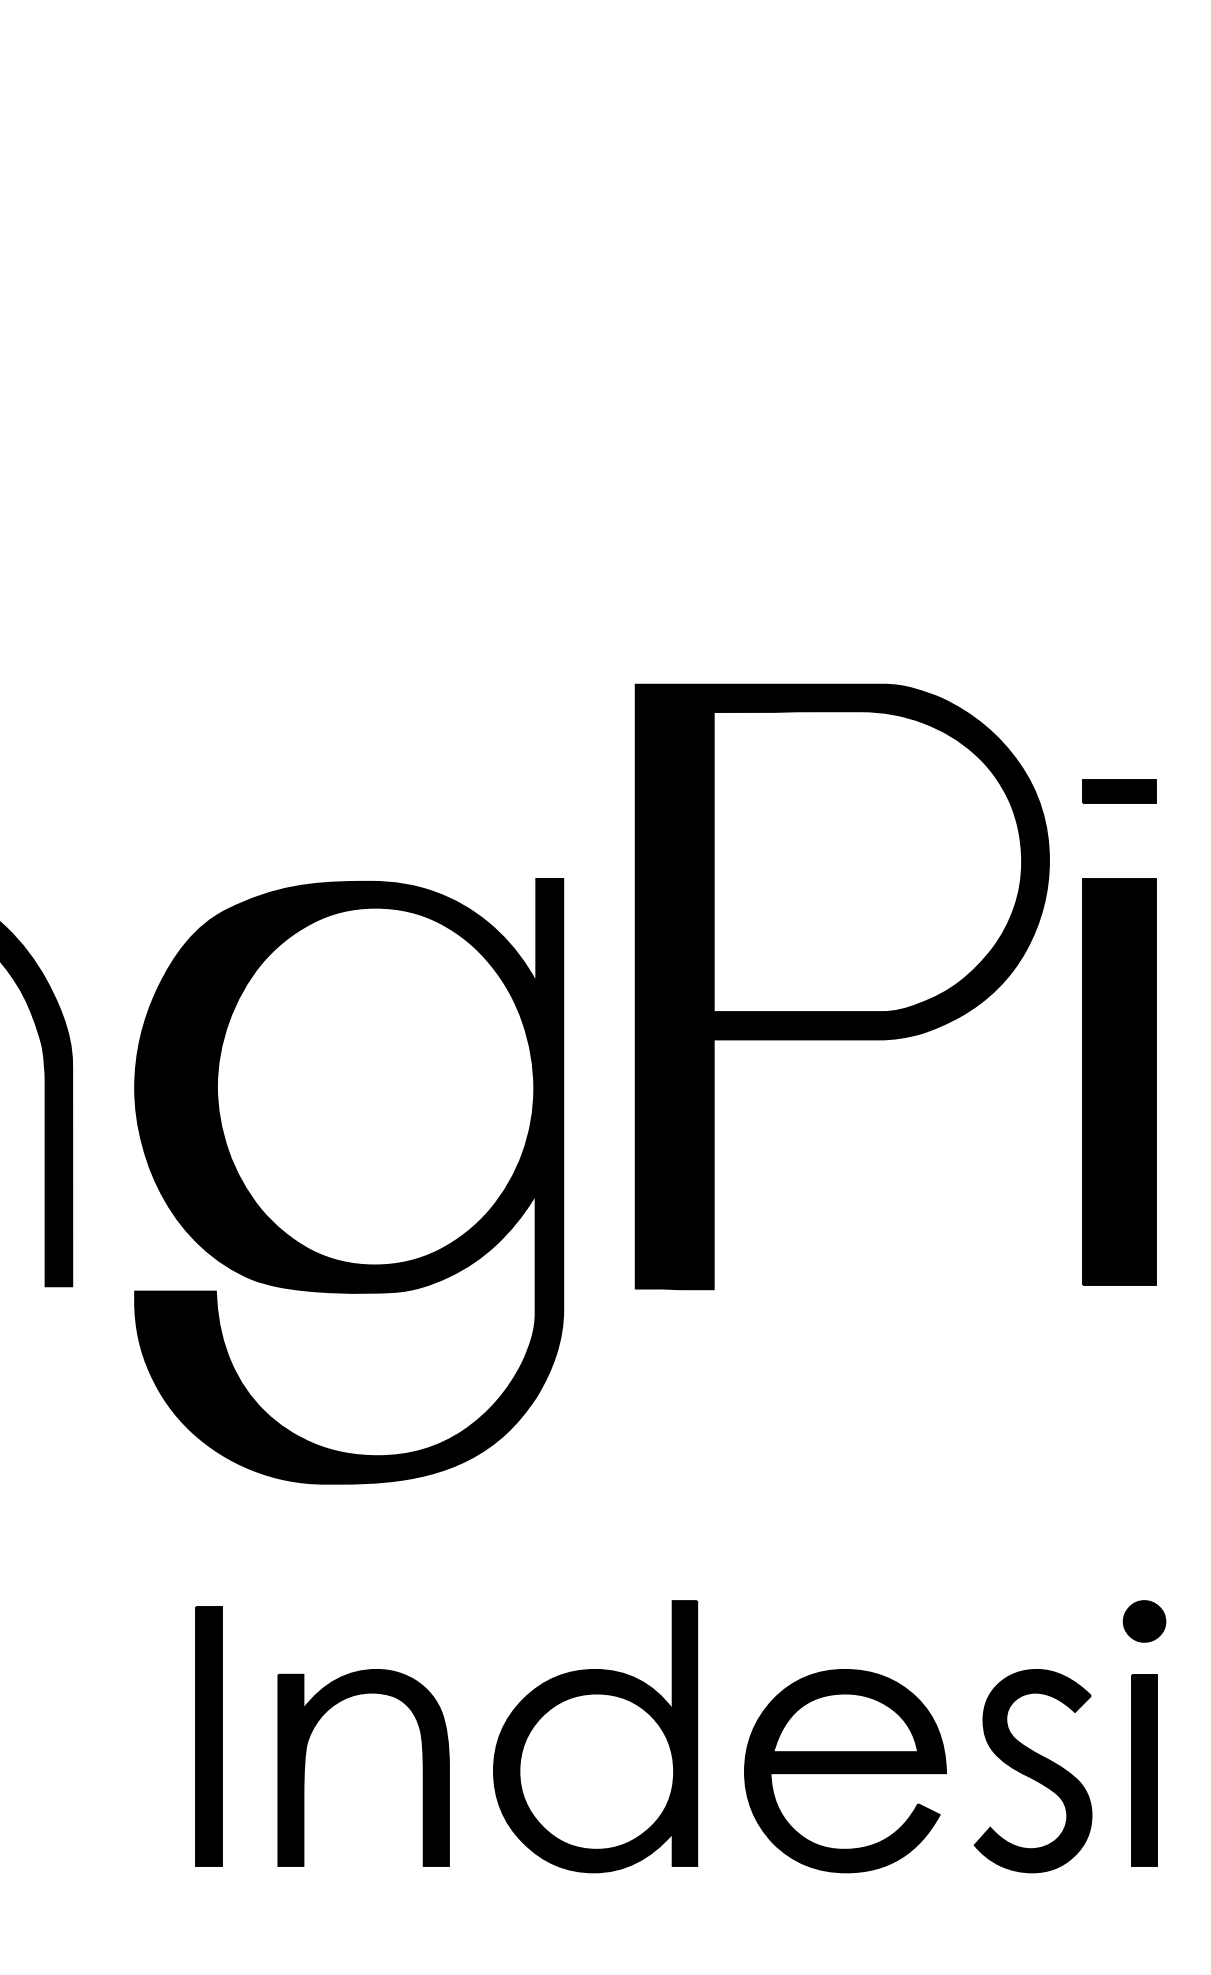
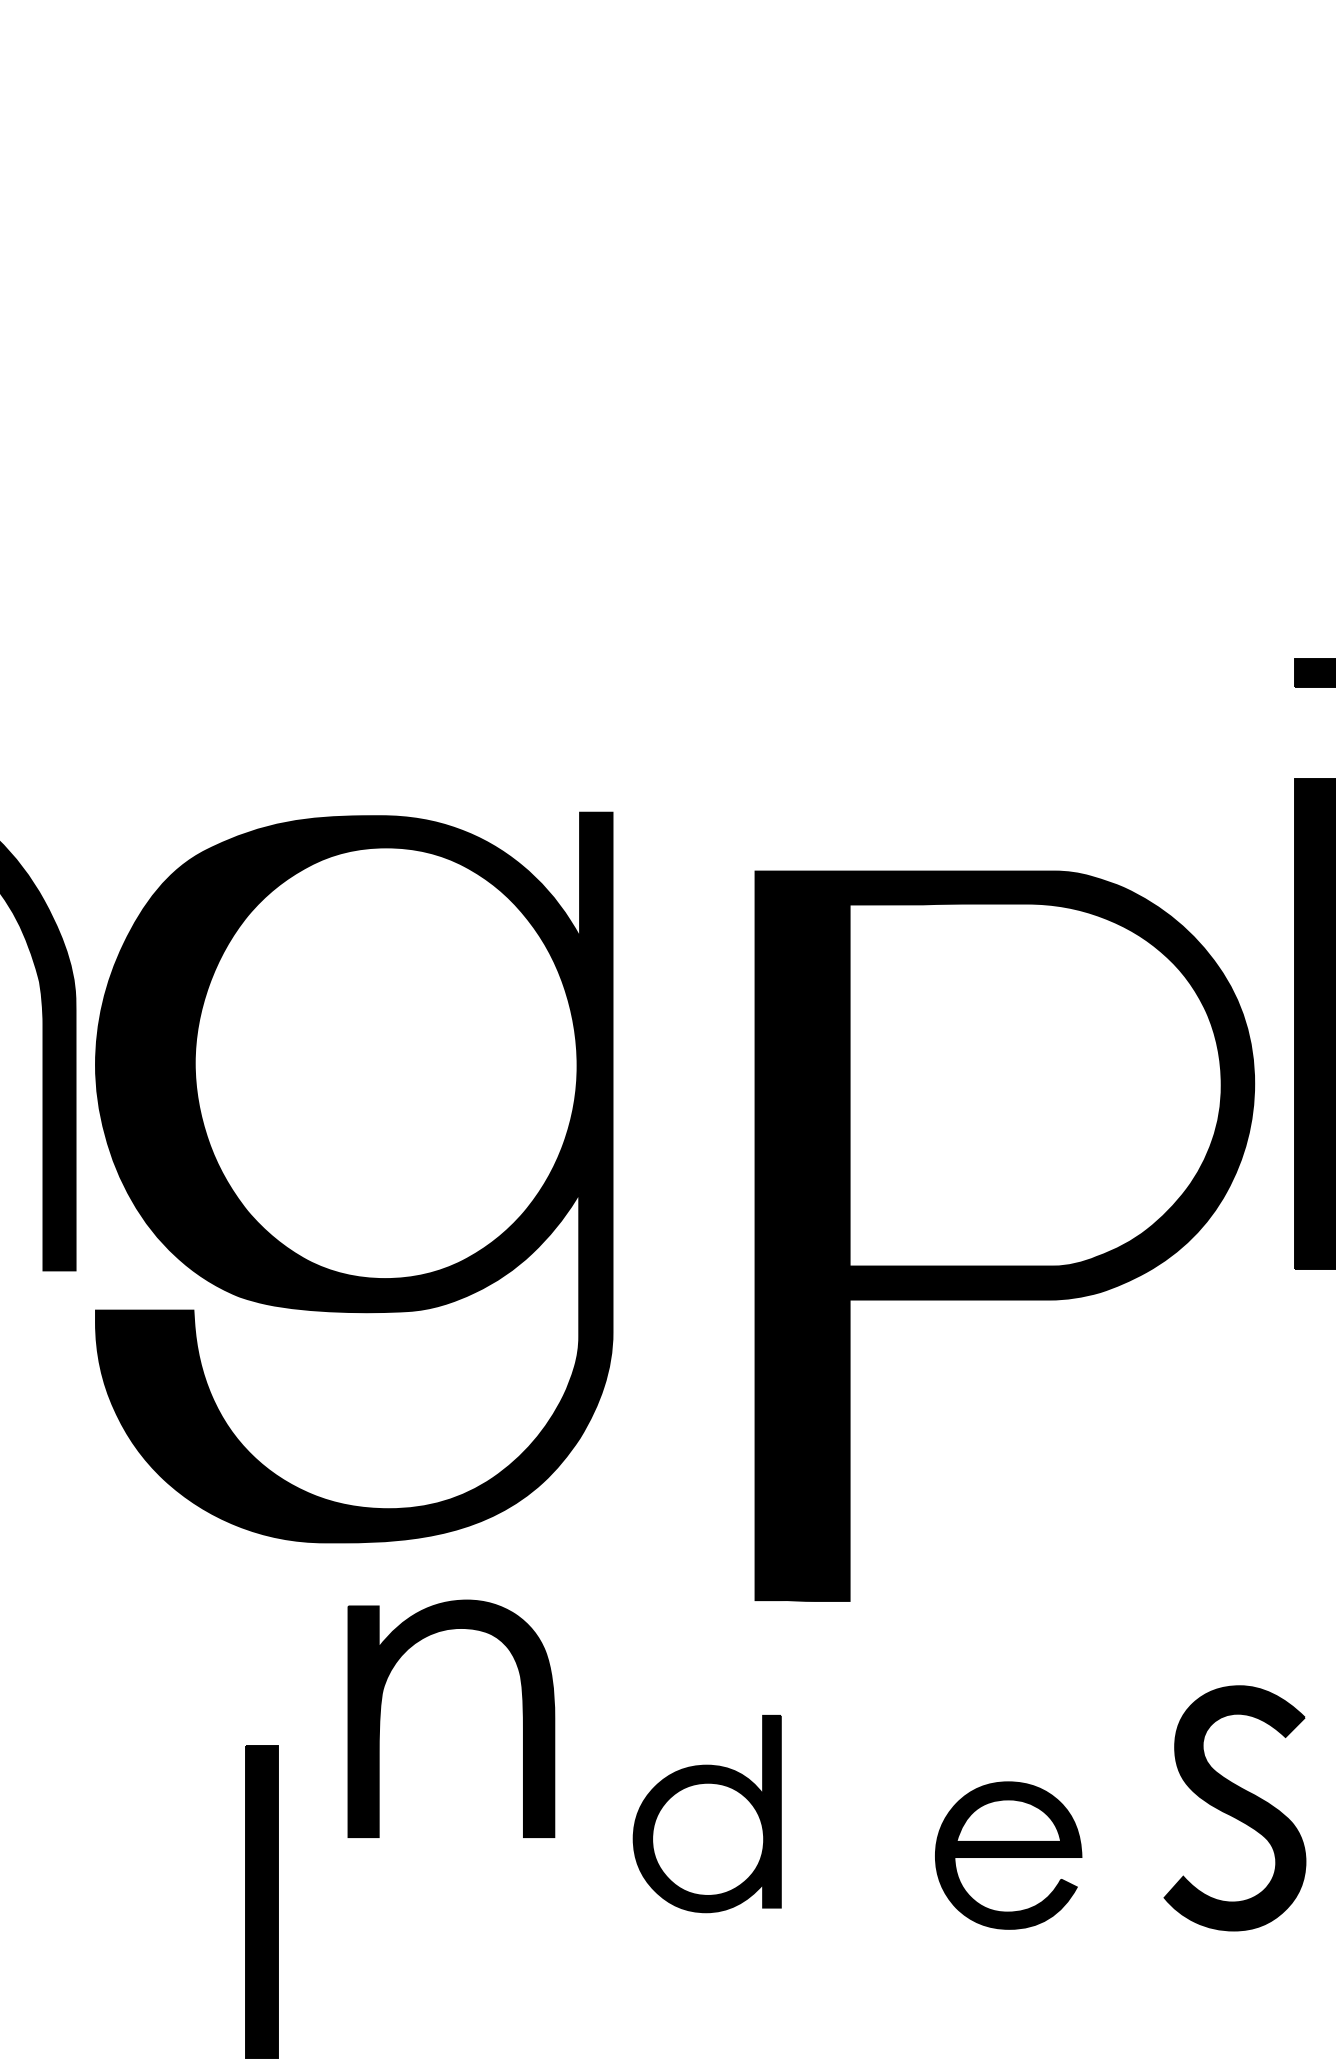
part: (841, 986) -> (1003, 1235), moved
part: (349, 1181) -> (354, 1177), moved
part: (208, 1736) -> (261, 1901), moved
part: (595, 1736) -> (706, 1813), size x0.6
part: (305, 1766) -> (381, 1717), moved
part: (845, 1771) -> (1008, 1855), size x0.6
part: (1032, 1771) -> (1234, 1808), moved

